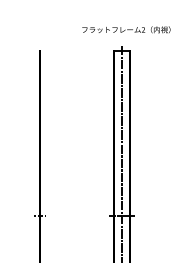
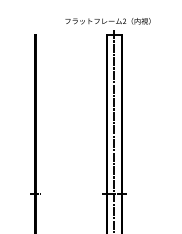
text: (126, 29) -> (108, 20), moved

